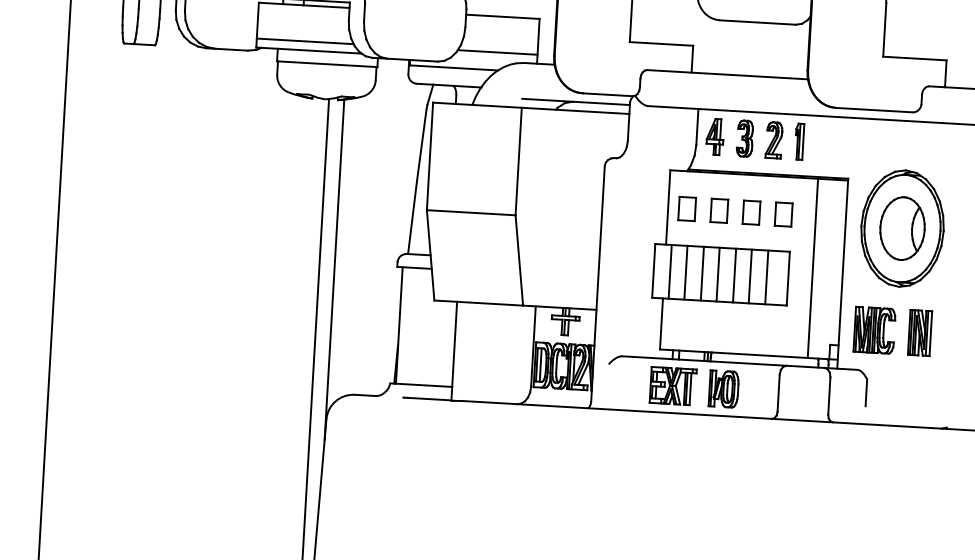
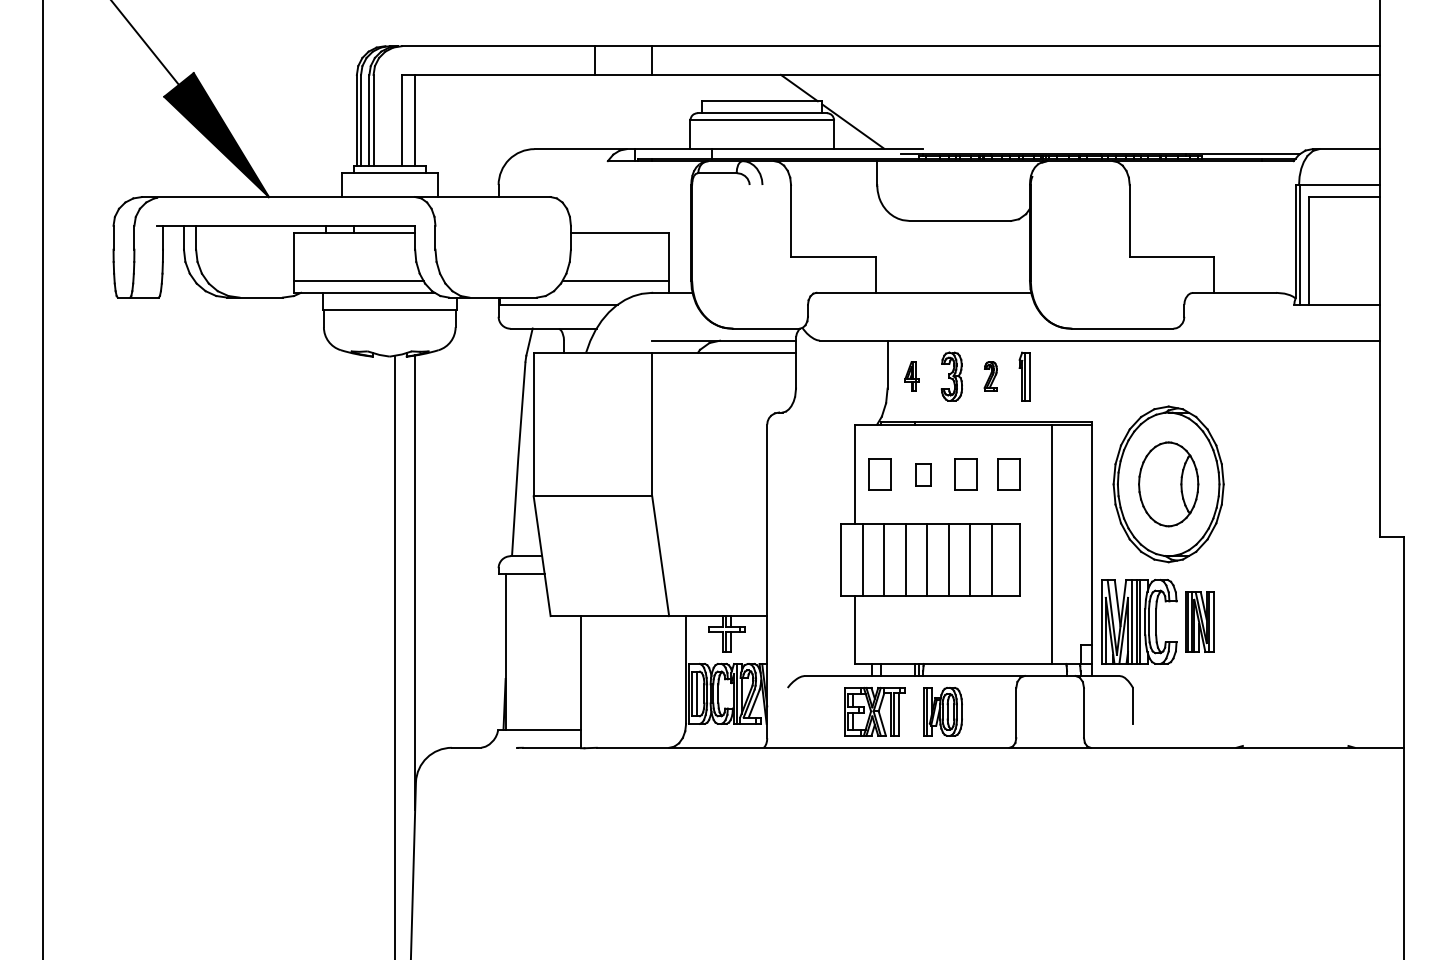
part: (714, 136) -> (911, 376), size x0.6
part: (773, 140) -> (990, 376), size x0.6
part: (718, 210) -> (922, 474), size x0.7
part: (874, 330) -> (1139, 622), size x1.4

